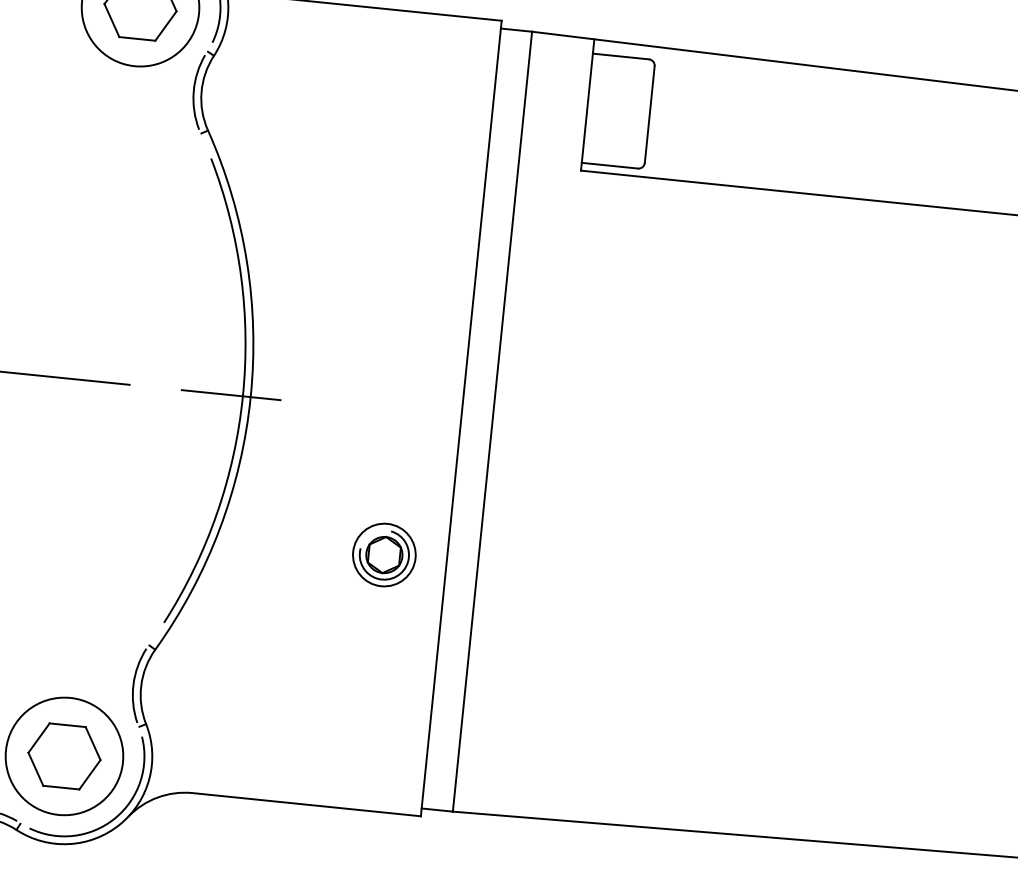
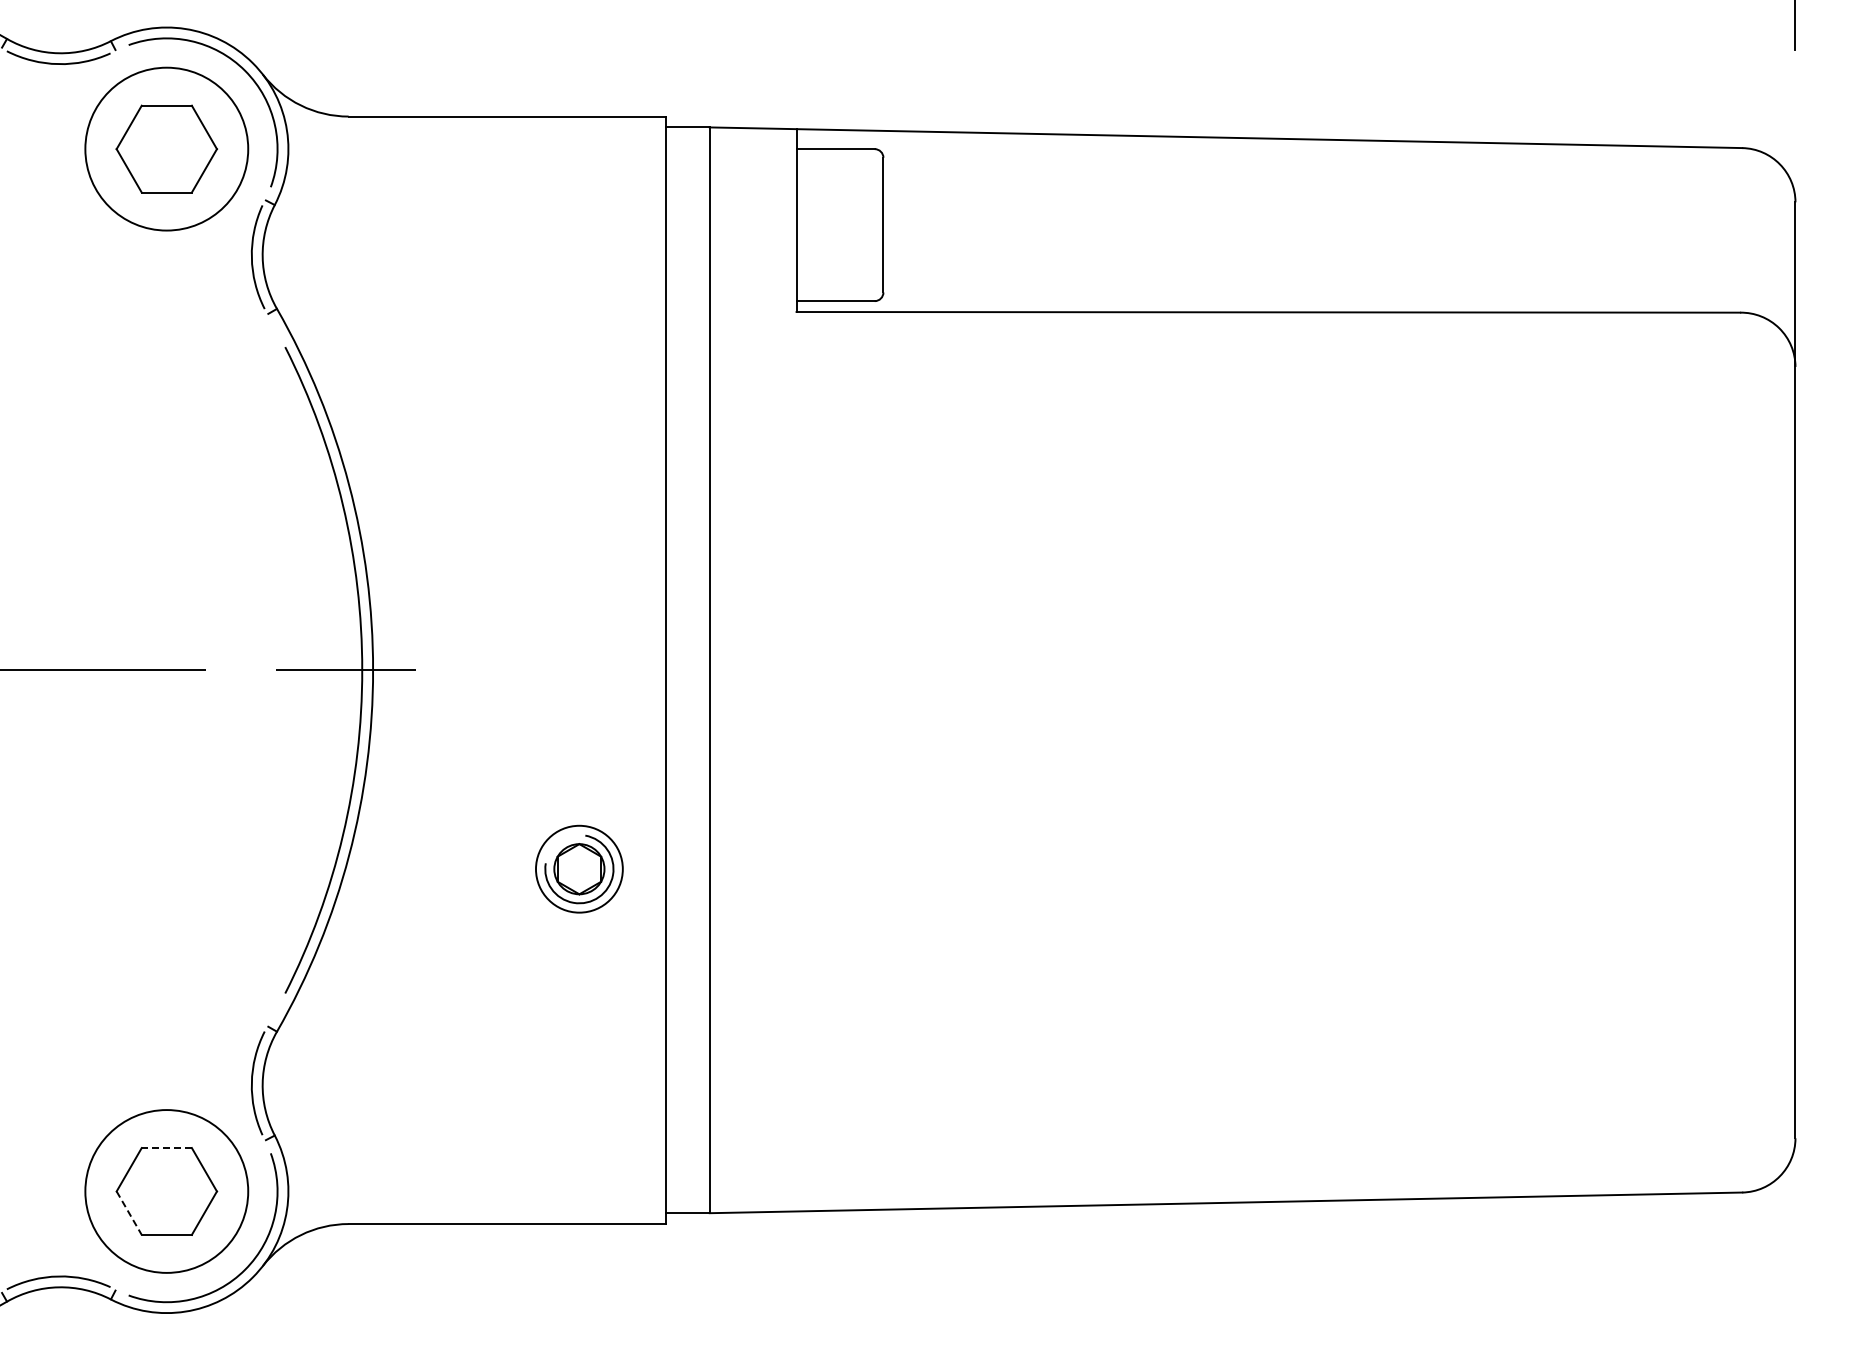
line: (67, 725) -> (166, 1148), solid -> dashed
line: (36, 769) -> (129, 1213), solid -> dashed

